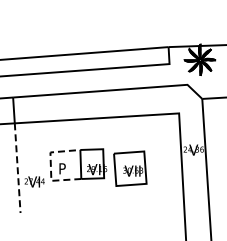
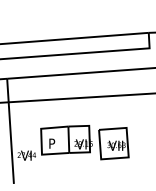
line: (50, 166) -> (41, 141), dashed -> solid
line: (17, 168) -> (11, 143), dashed -> solid

